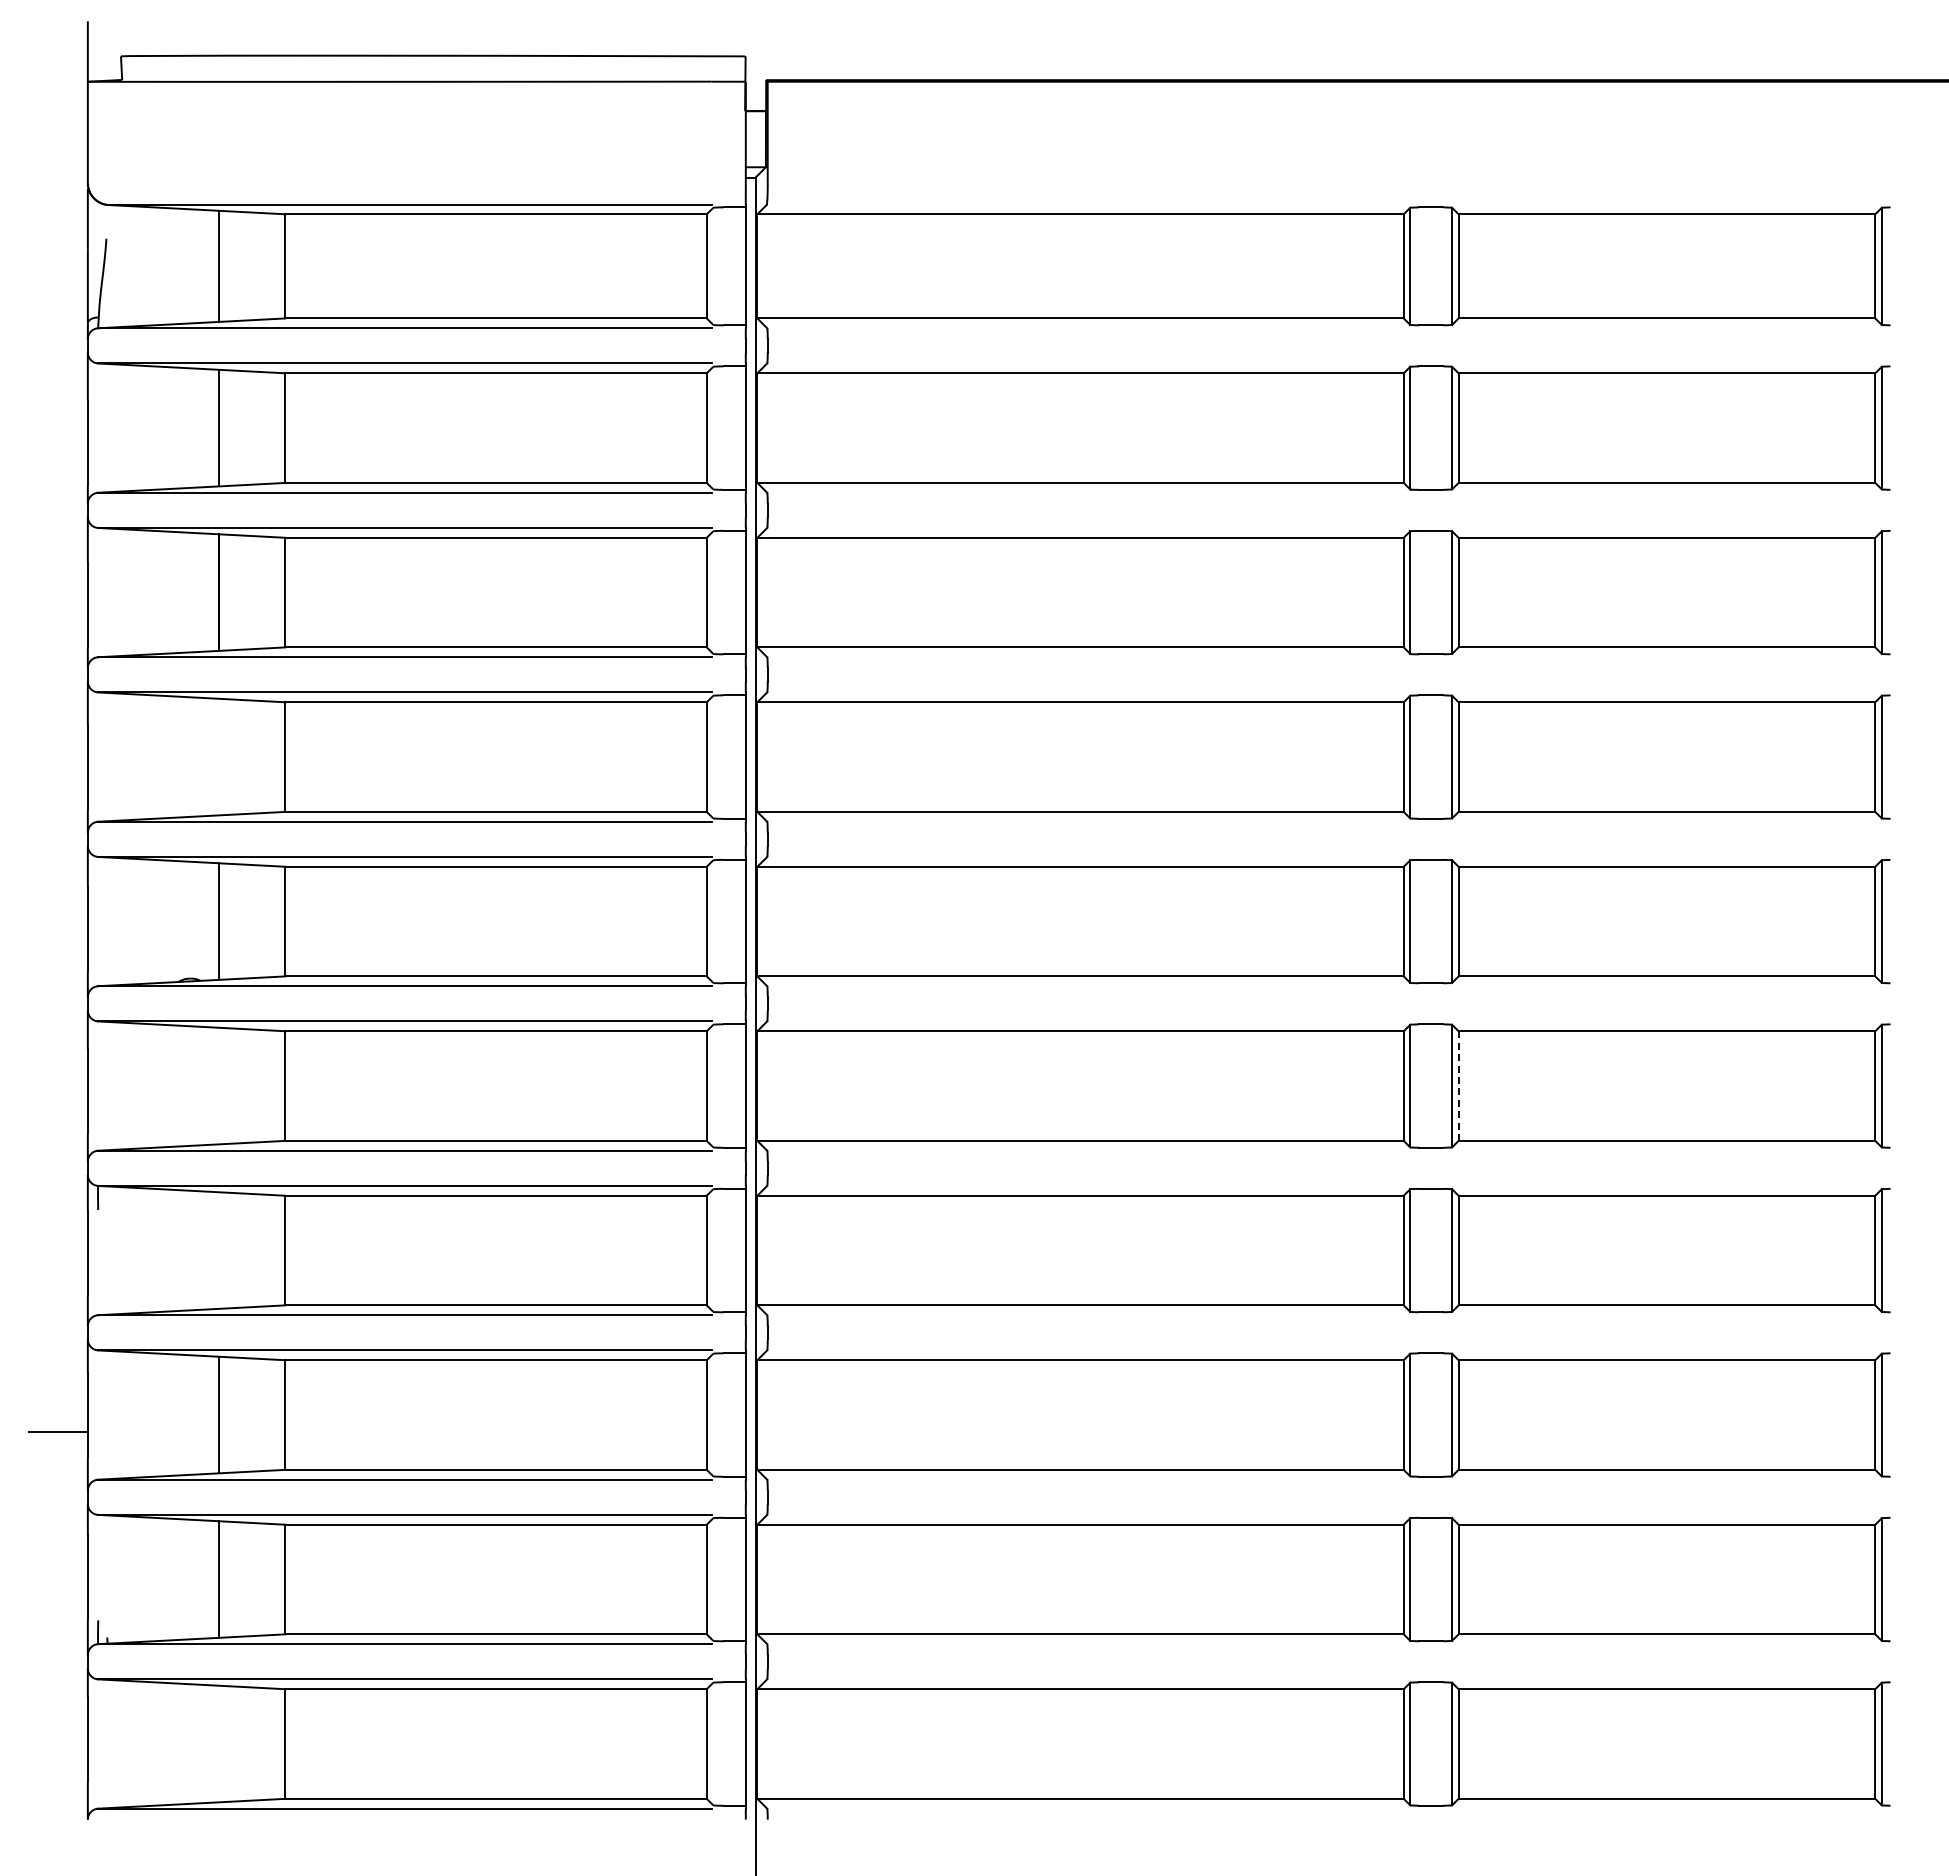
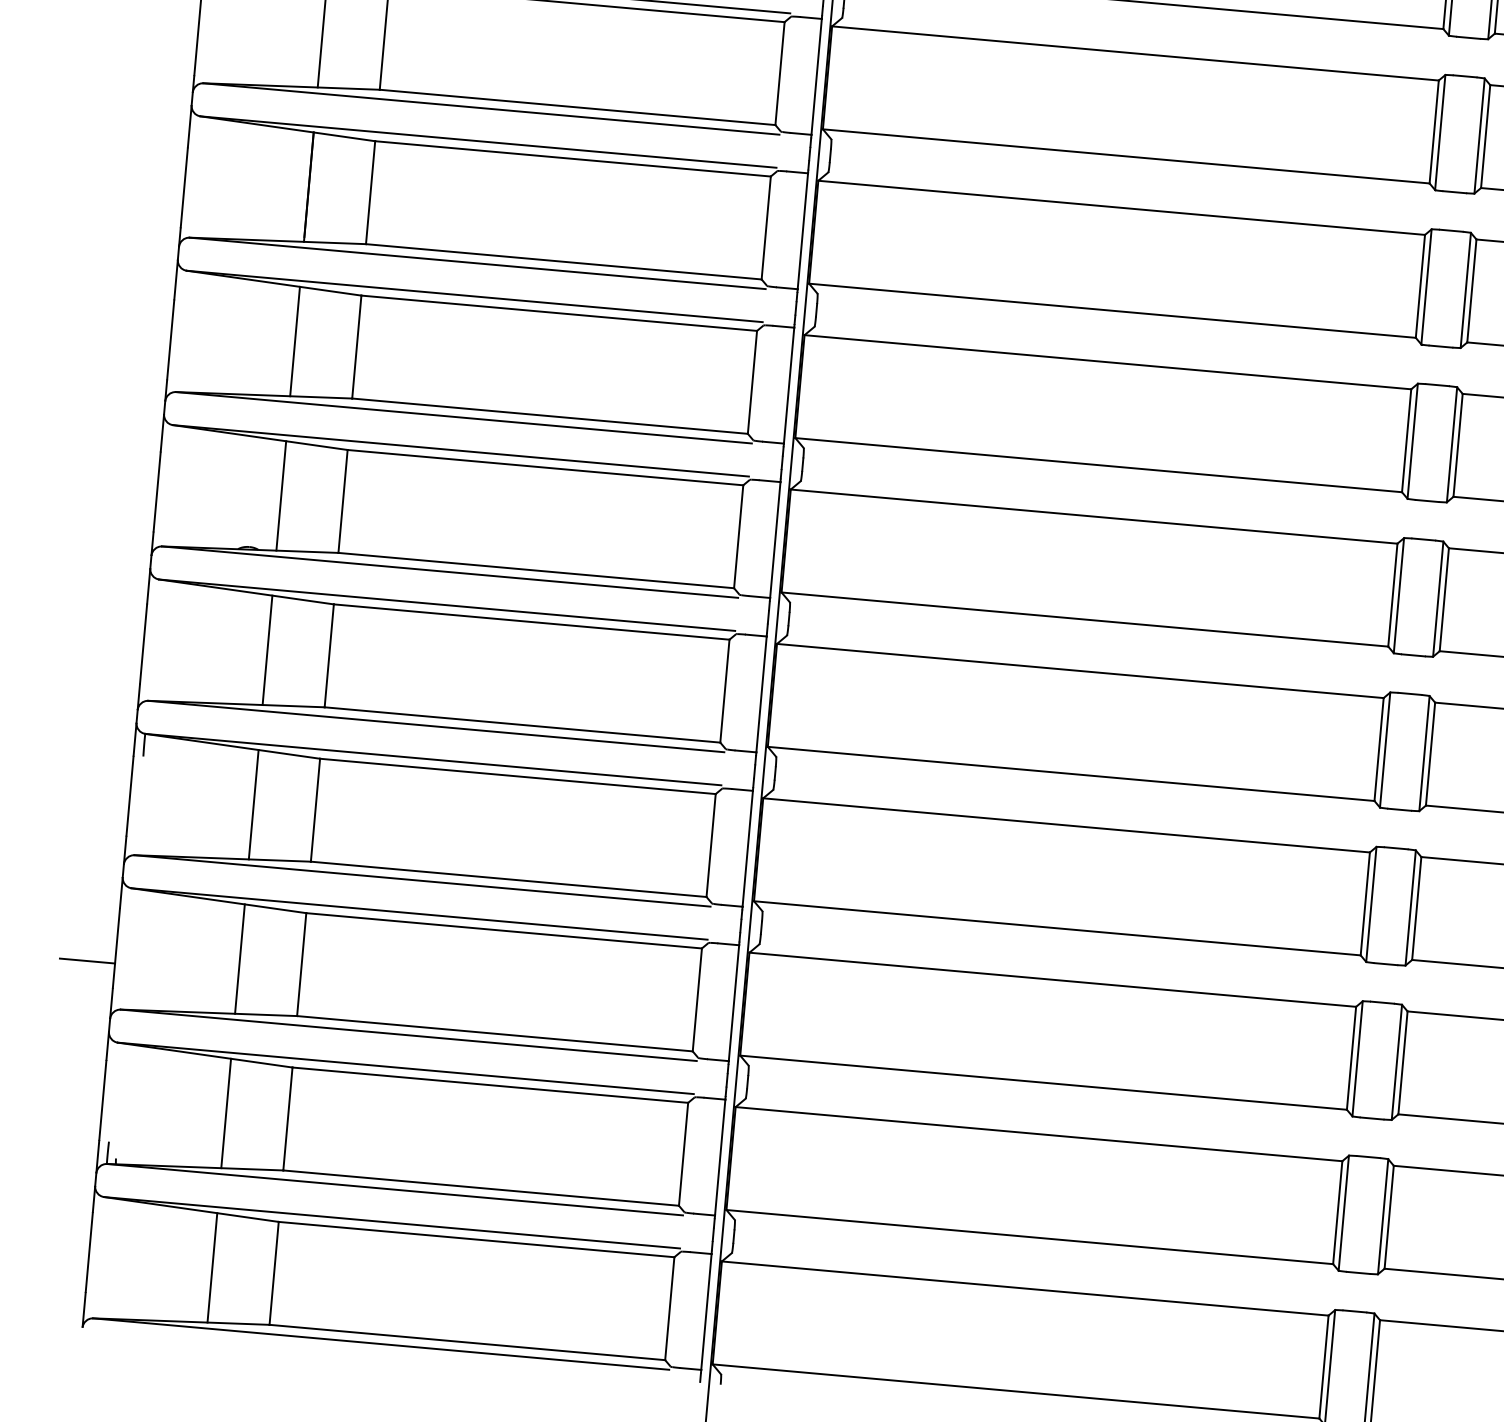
line: (219, 756) -> (295, 341), added
line: (219, 1085) -> (267, 649), added
line: (1458, 1086) -> (1430, 754), dashed -> solid
line: (219, 1250) -> (253, 804), added
line: (219, 1743) -> (212, 1267), added

